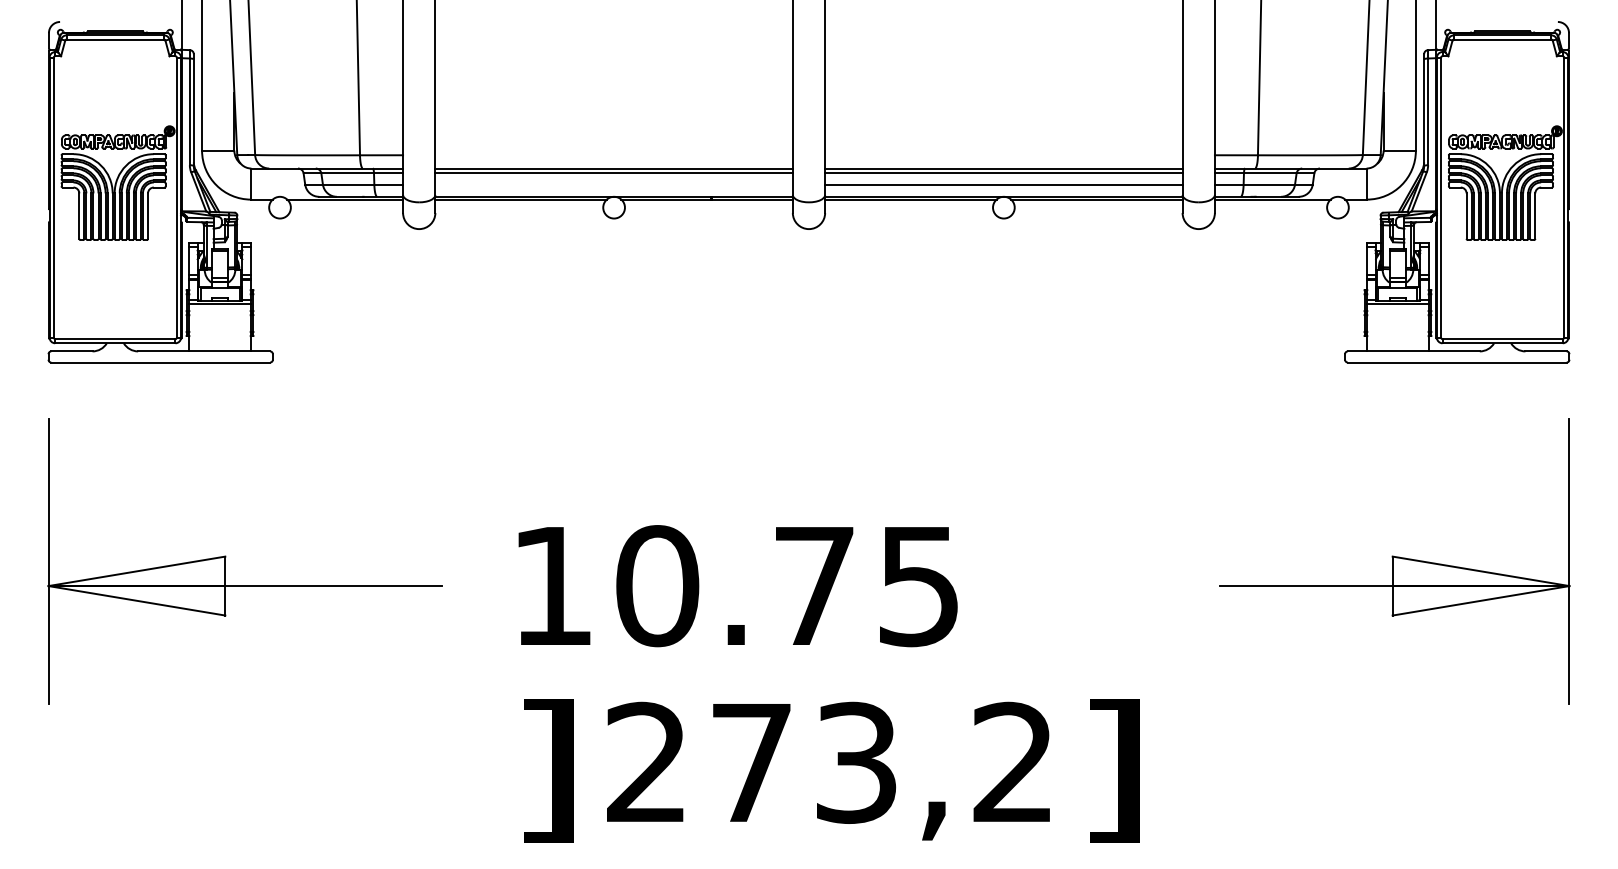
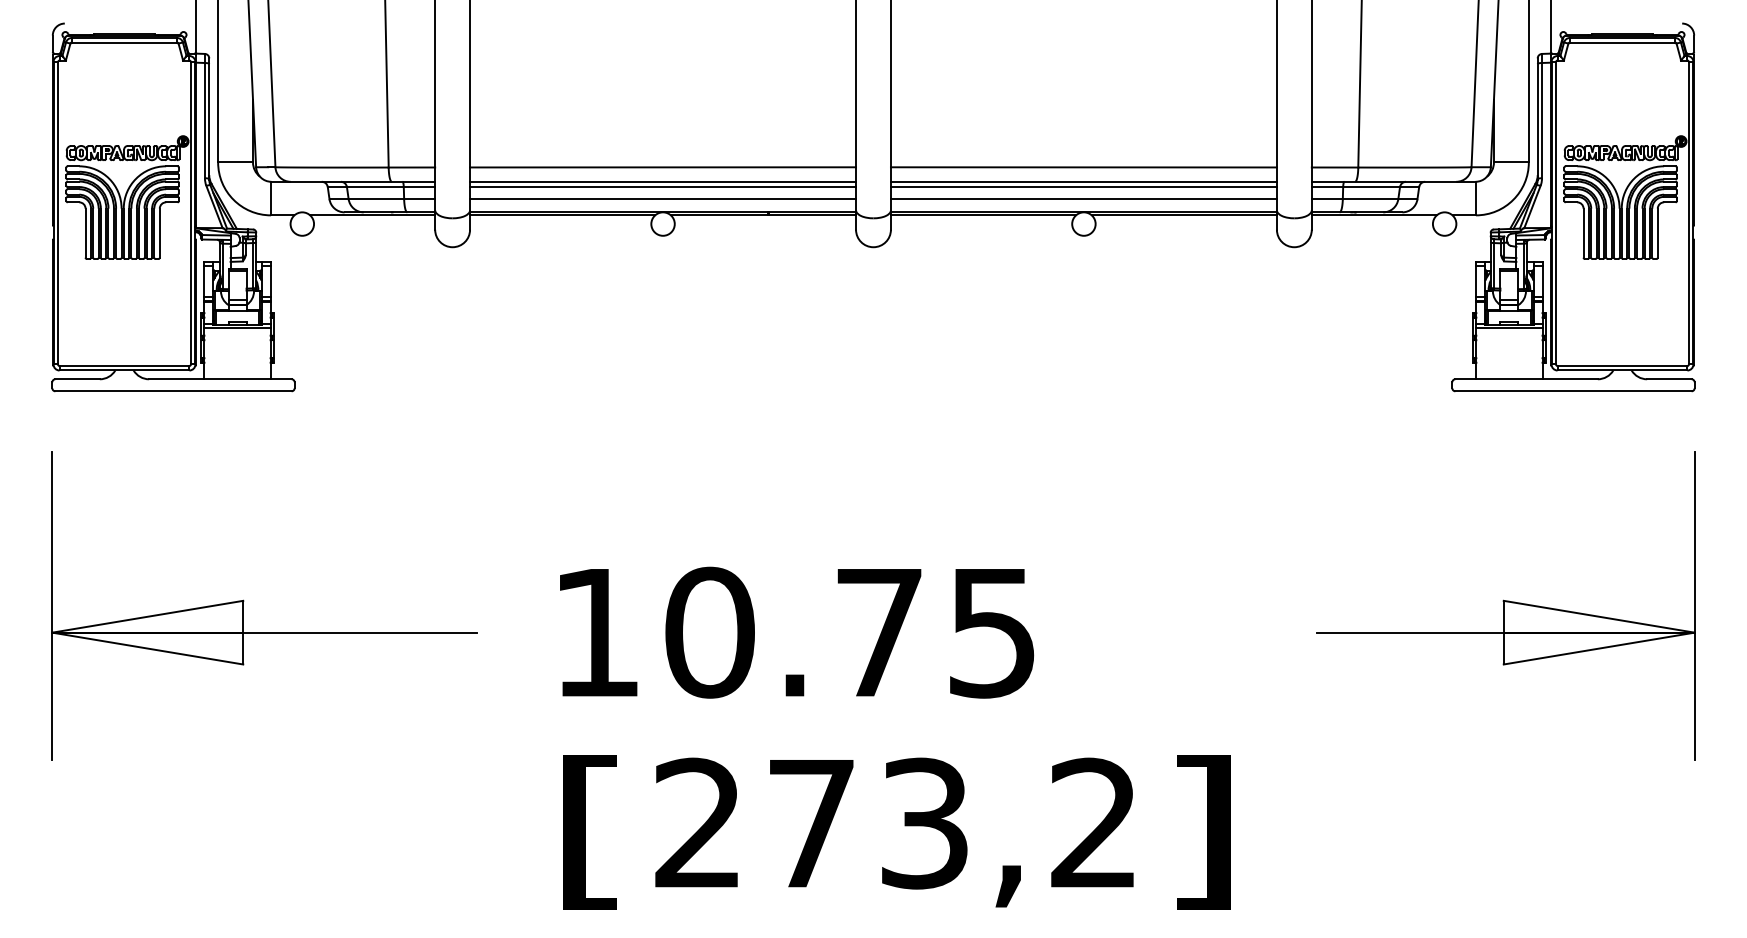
line: (613, 155) -> (662, 167), added
line: (1003, 155) -> (1083, 167), added
line: (613, 184) -> (662, 199), added
text: (547, 770) -> (591, 831), ] -> [

